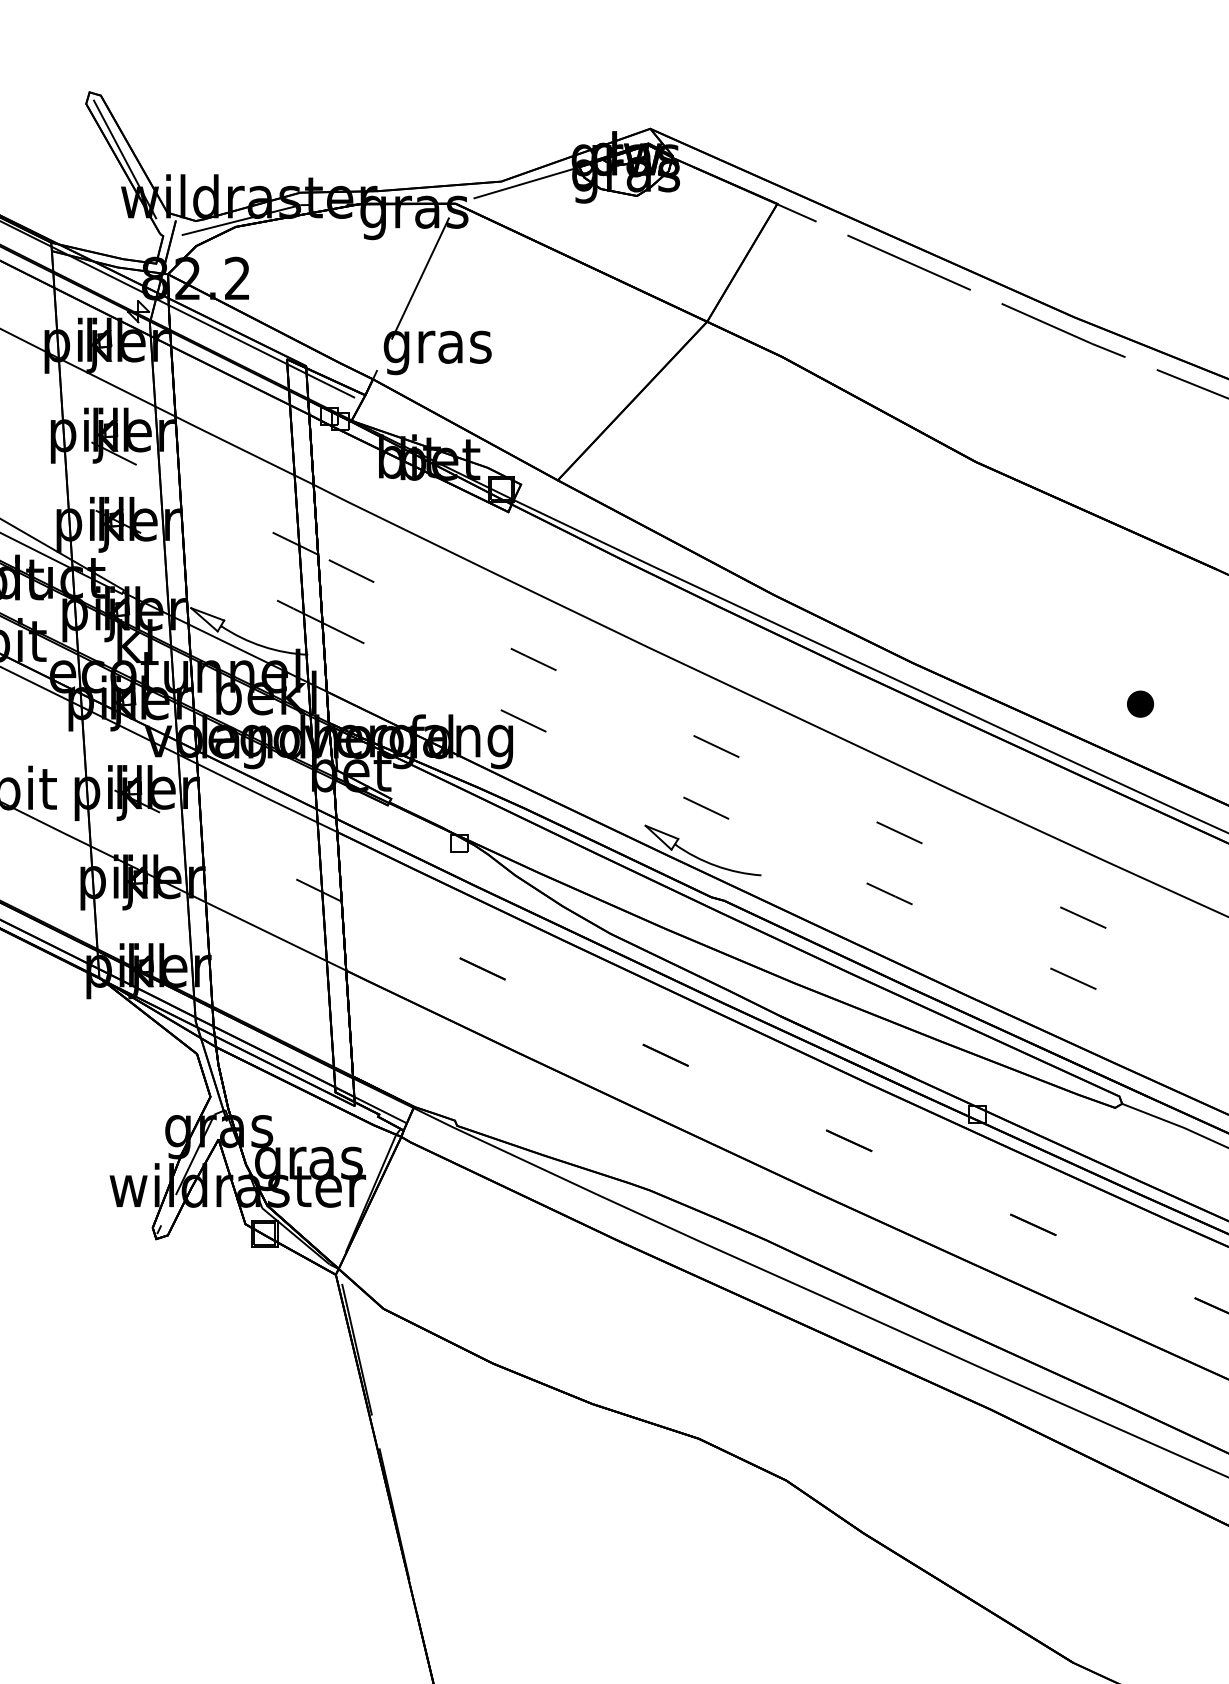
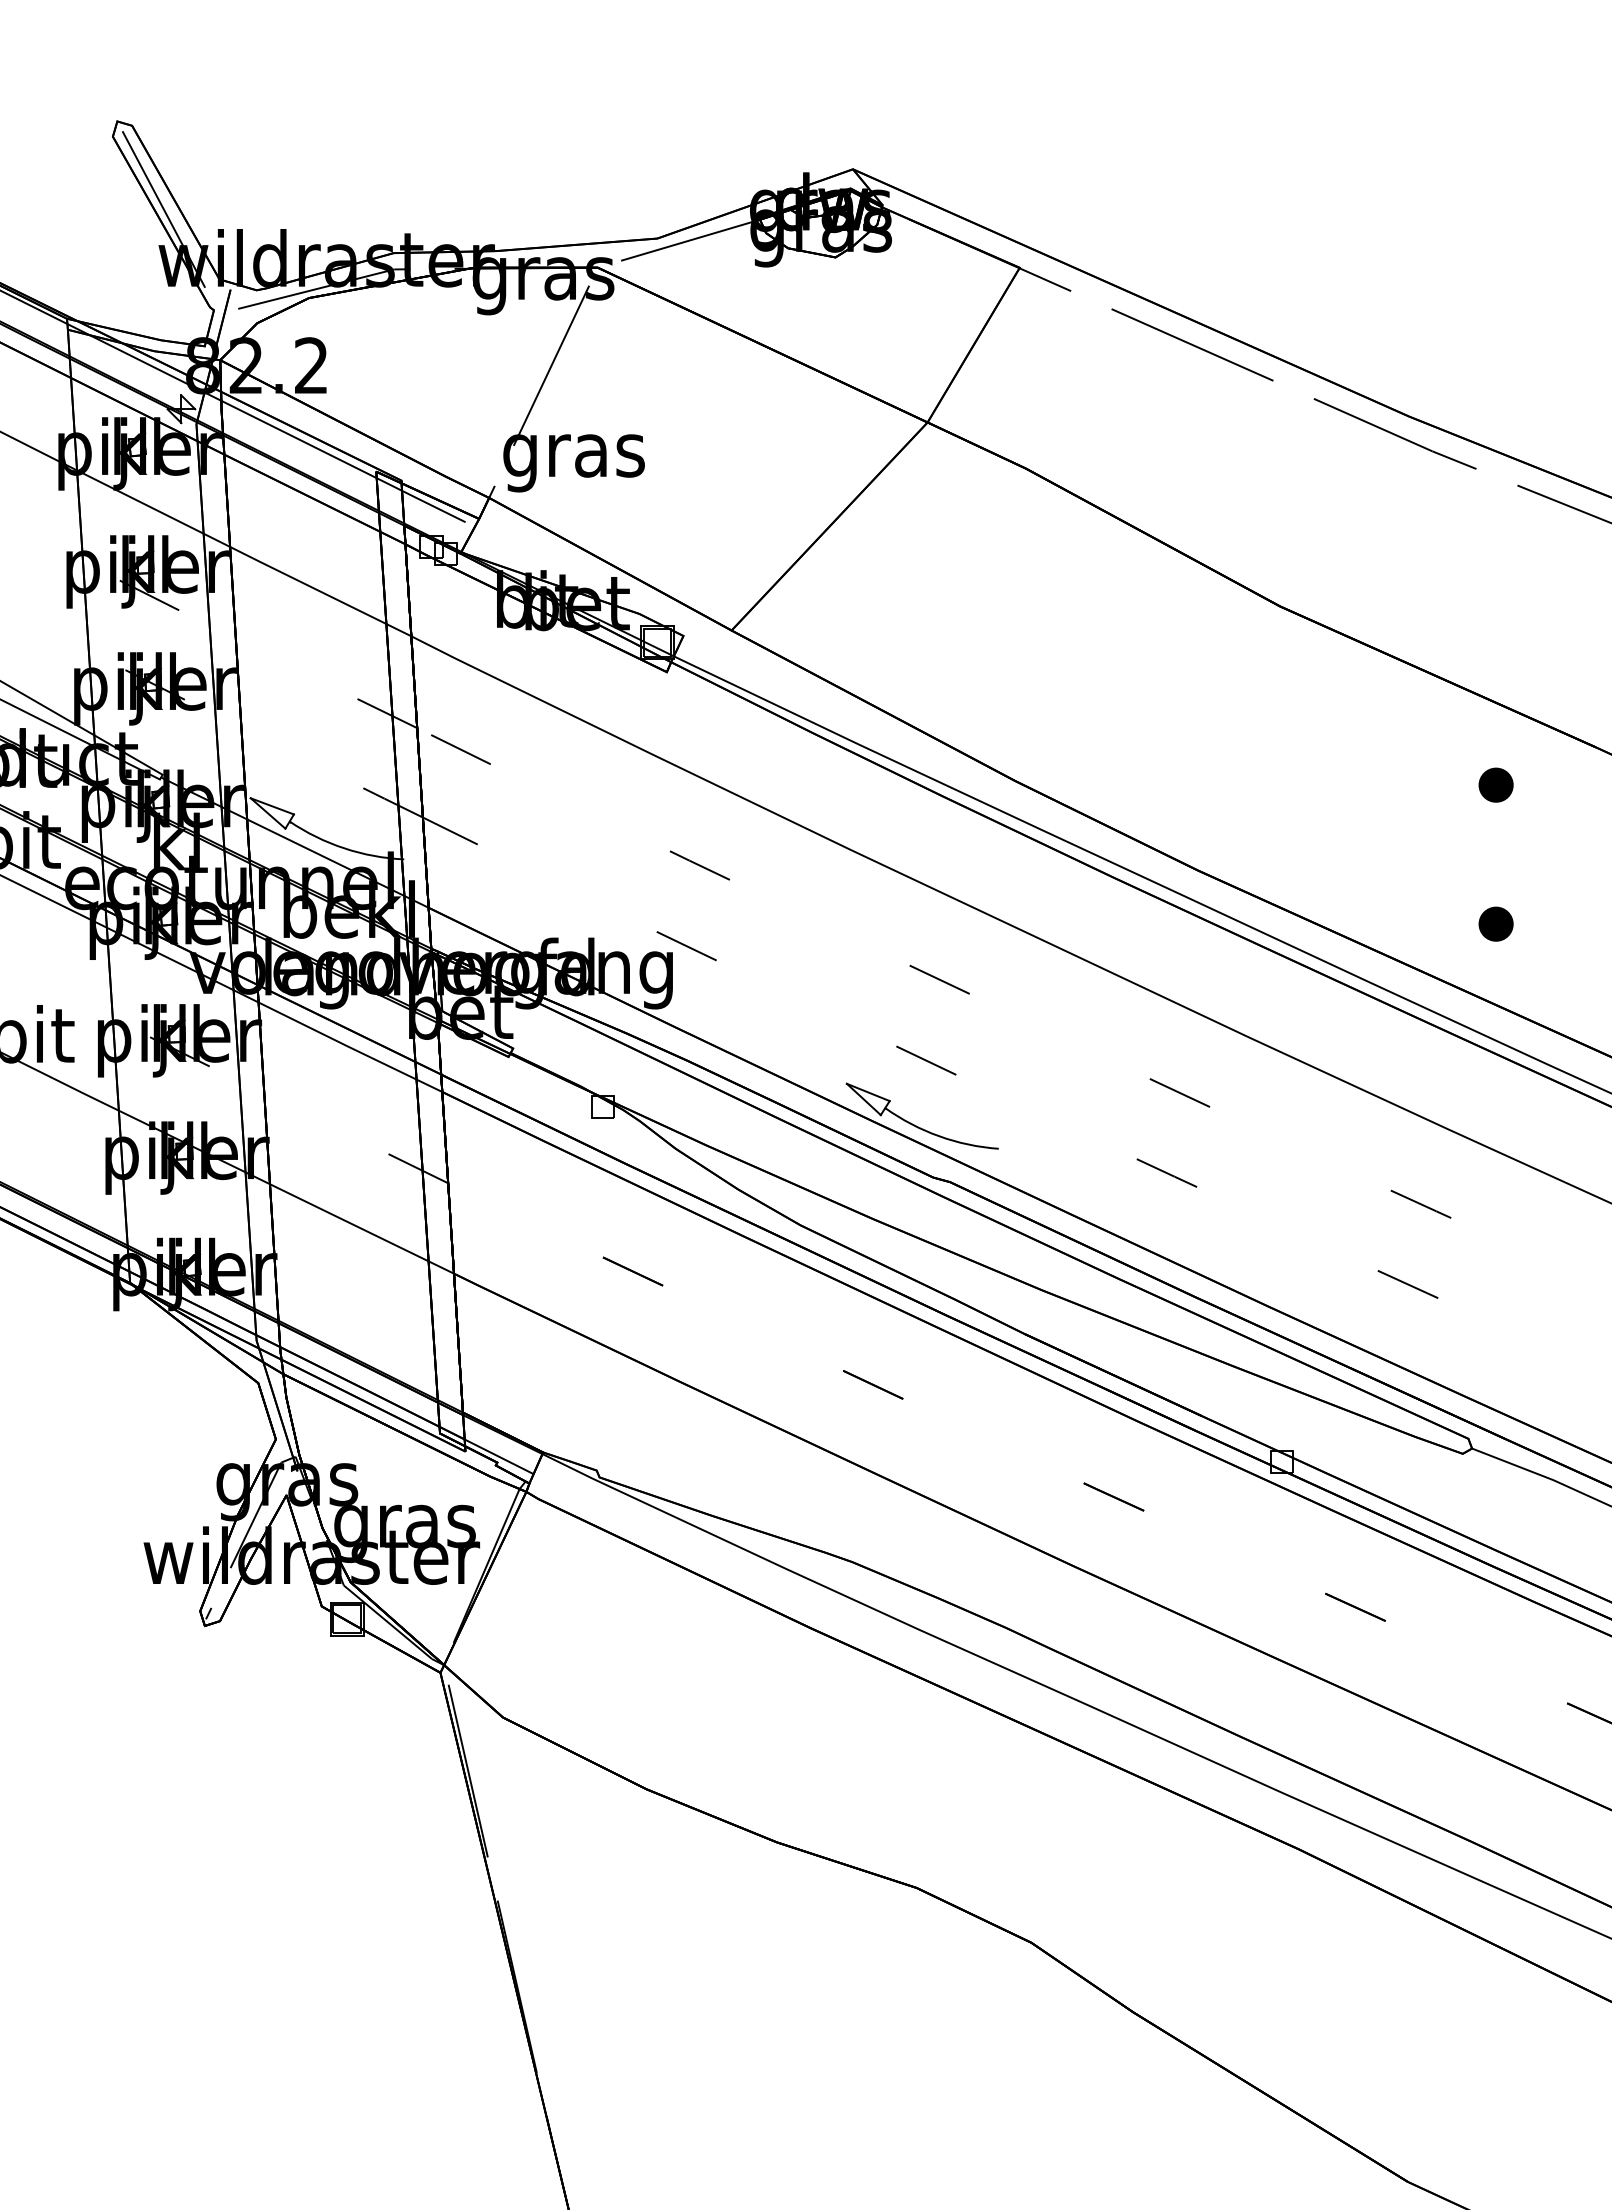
part: (1140, 597) -> (1495, 784), added

